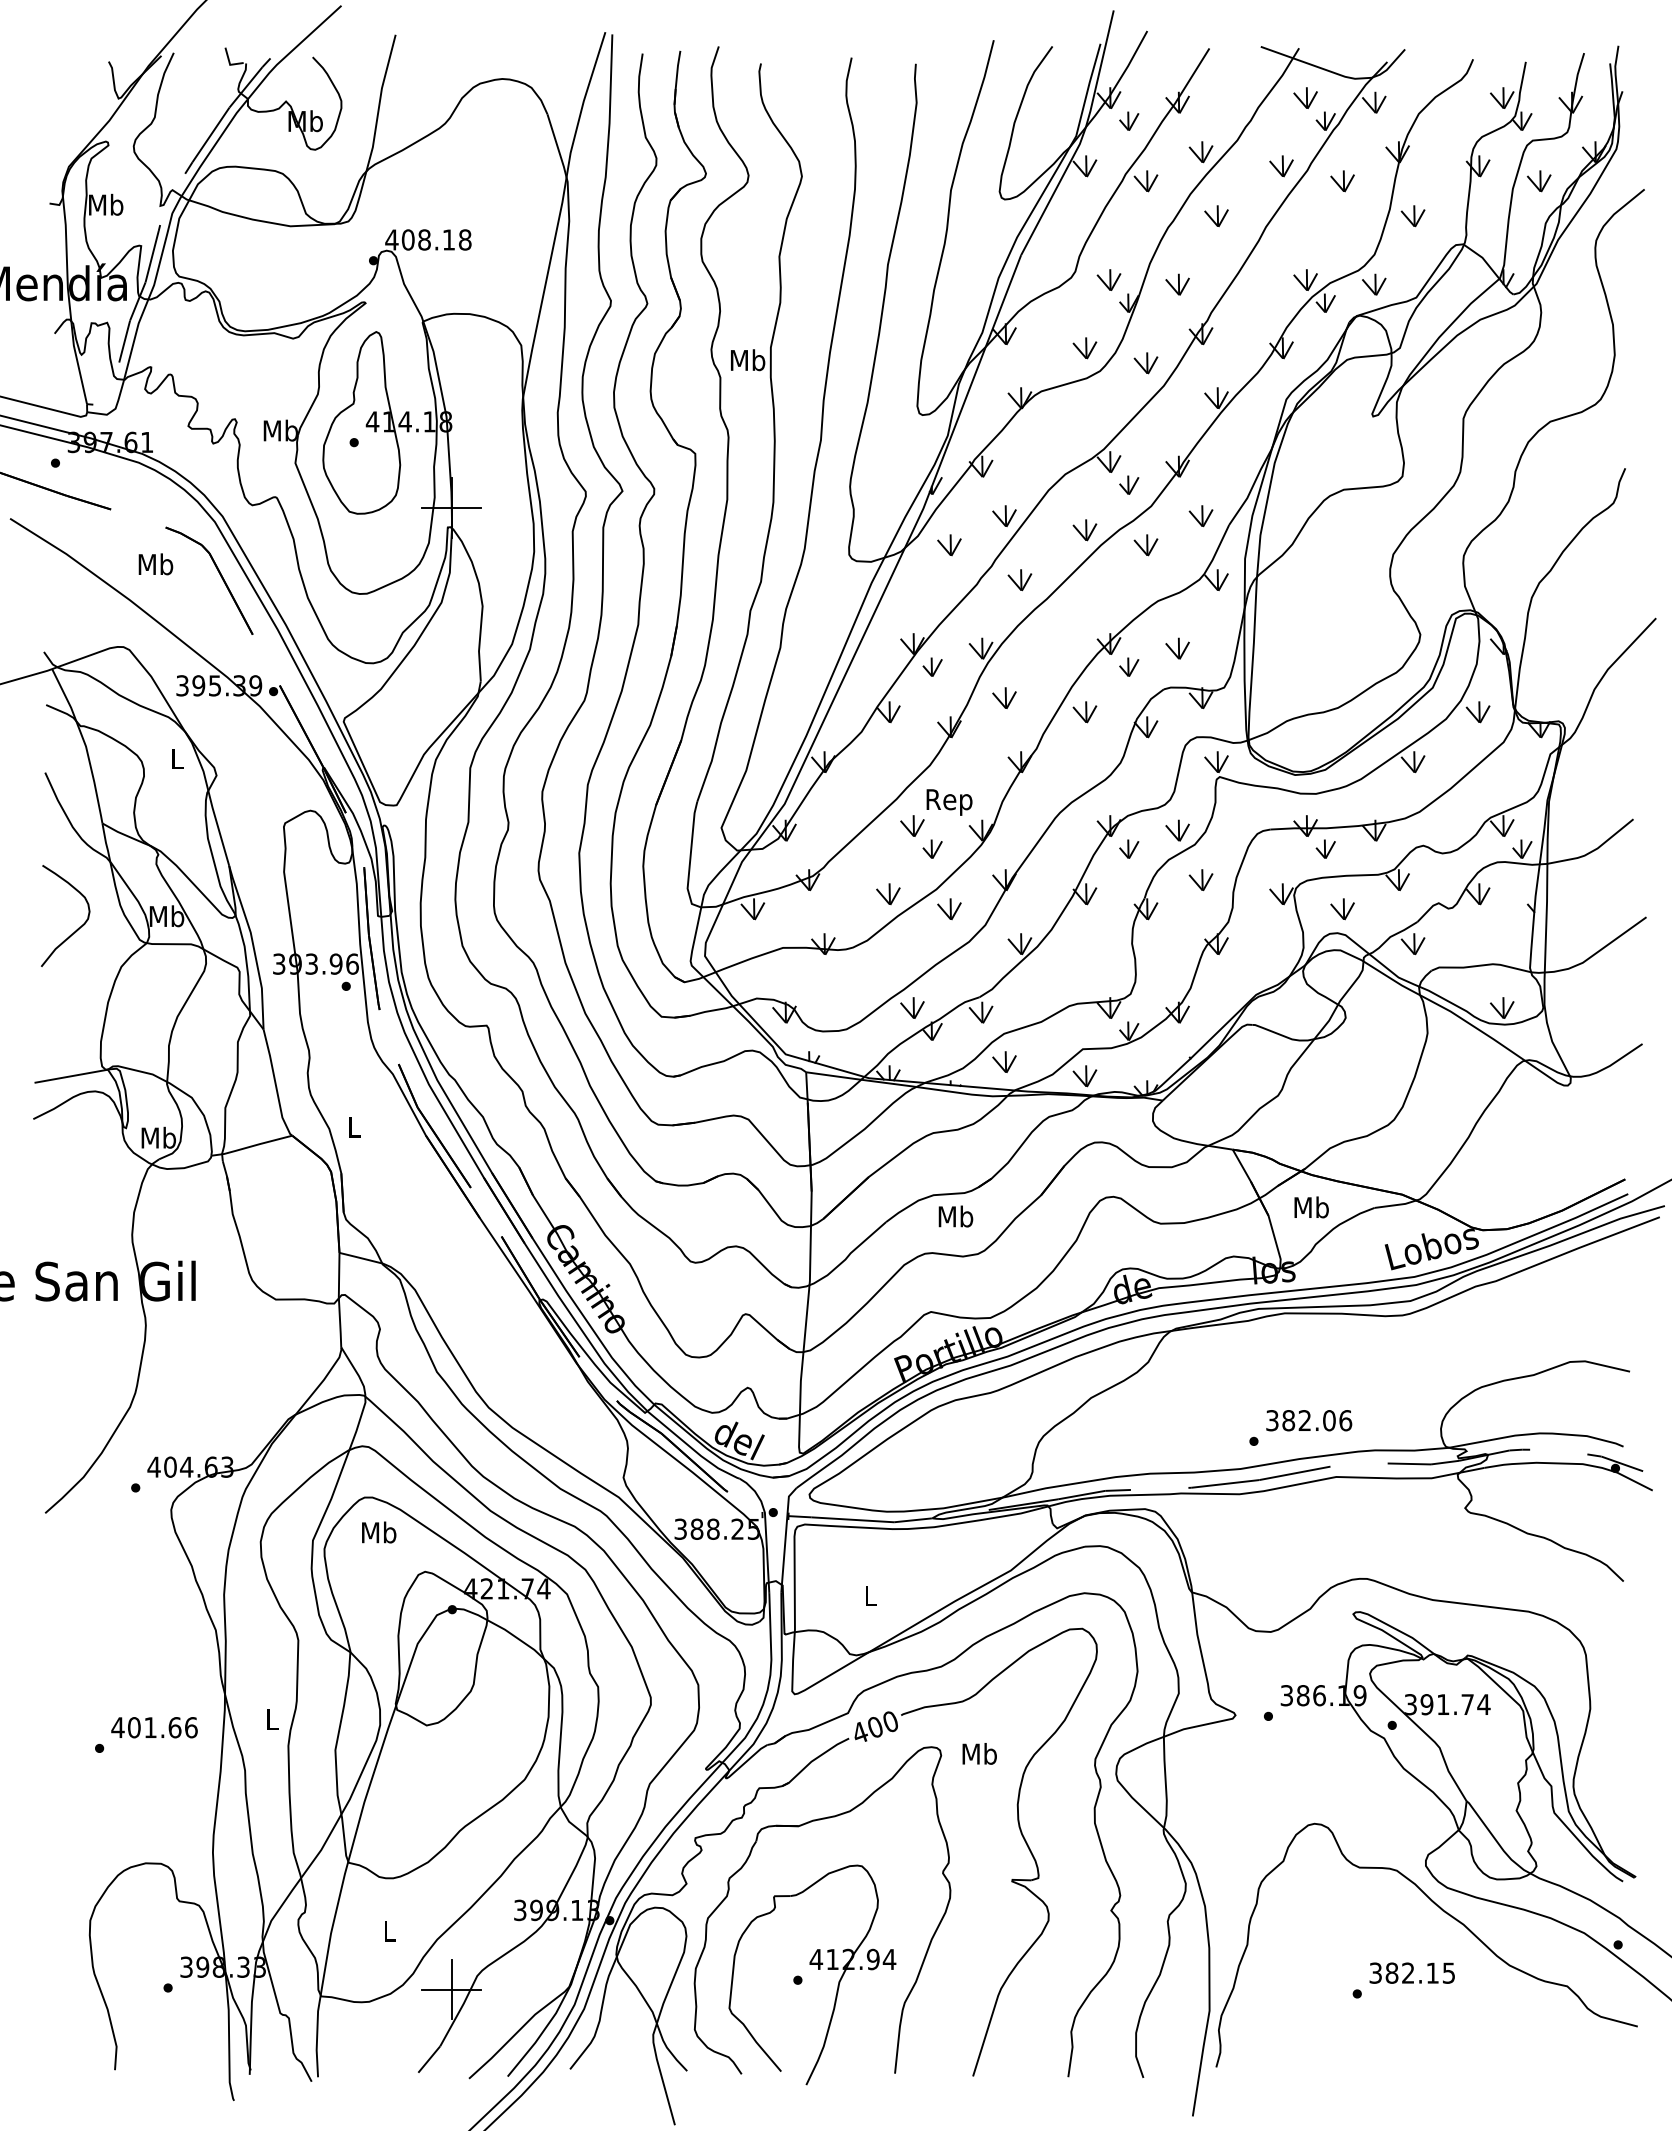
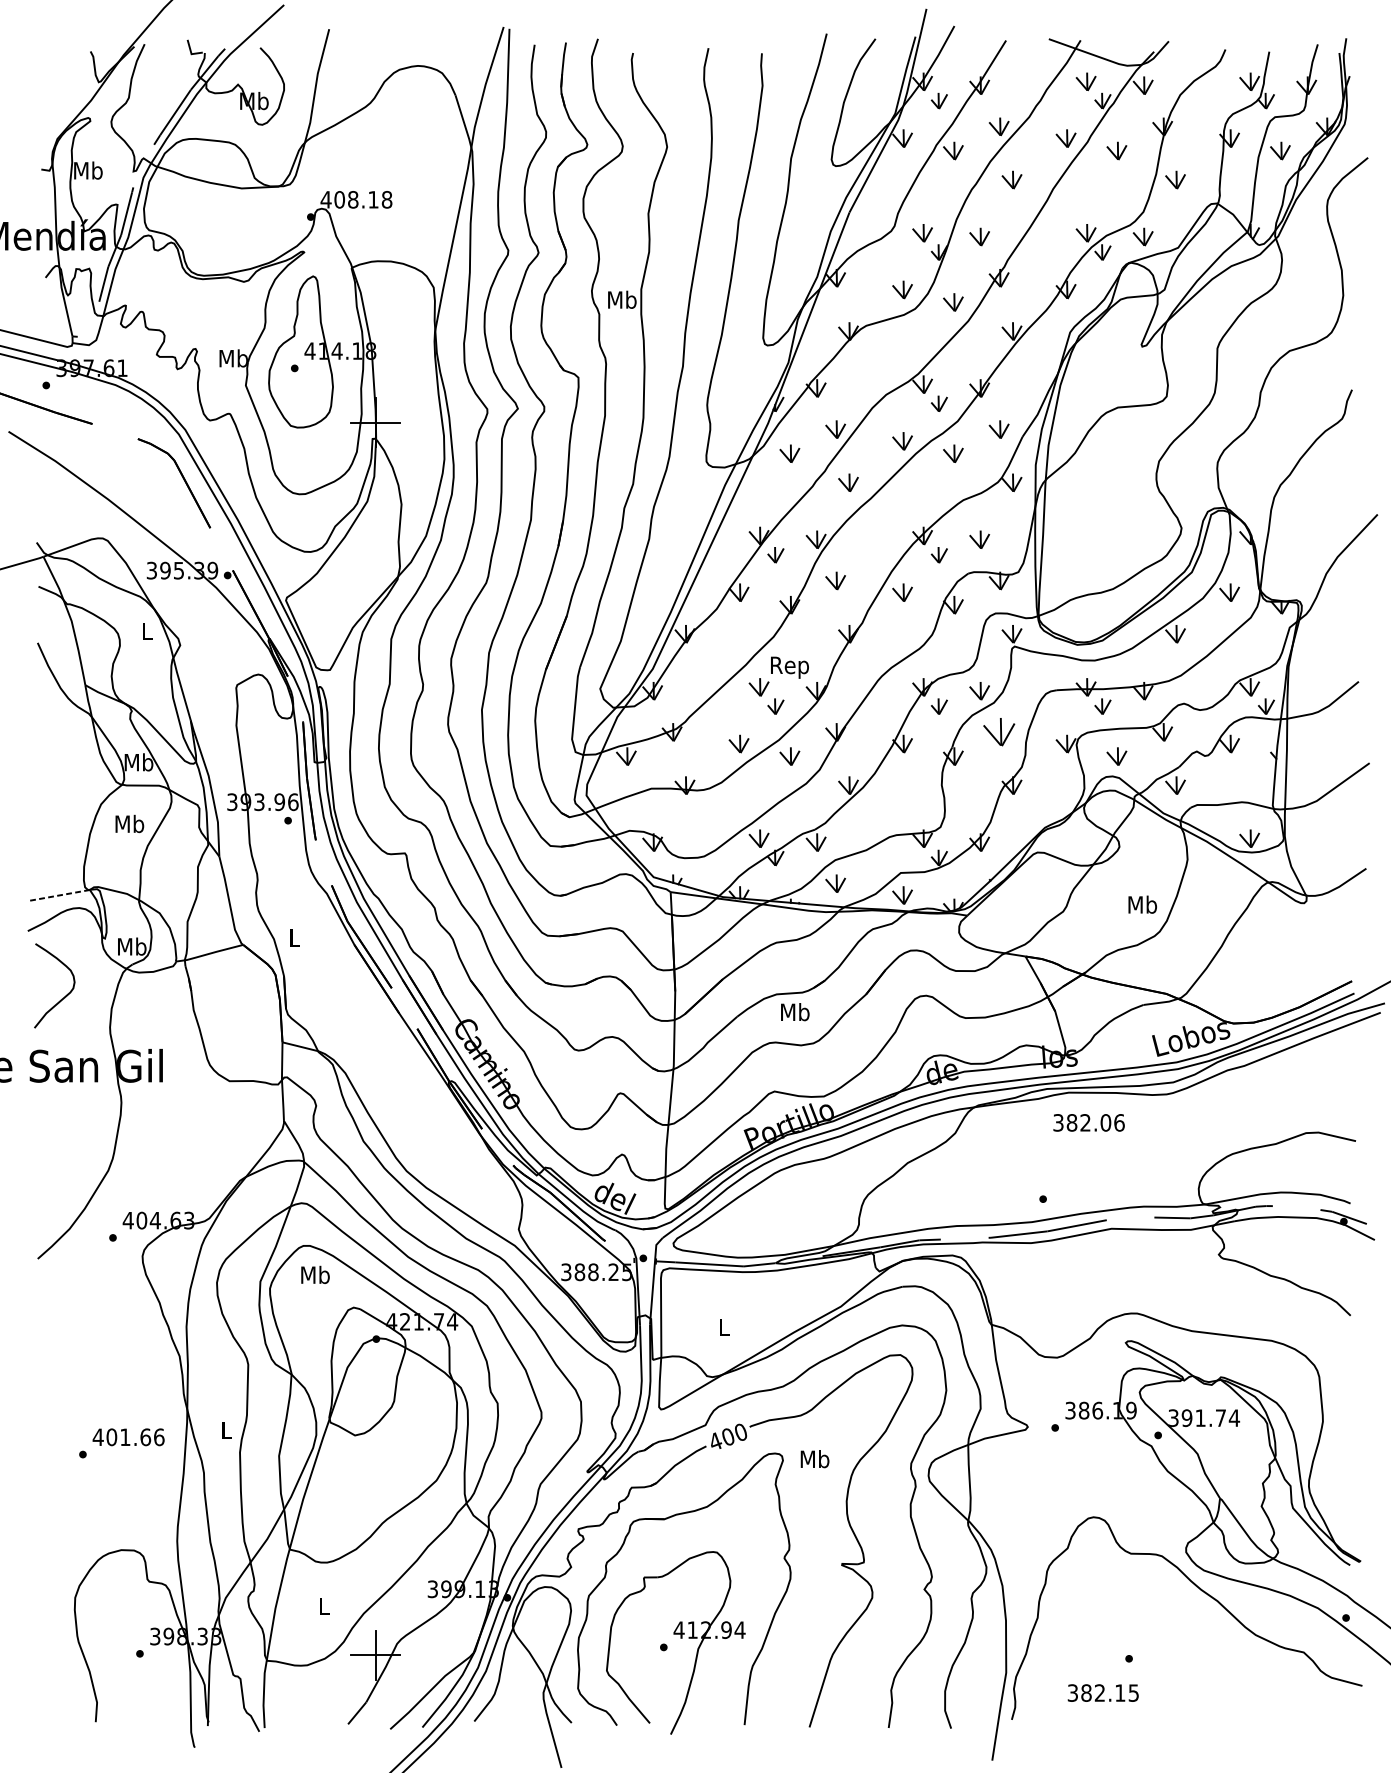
text: (155, 564) -> (129, 824), moved
part: (1200, 880) -> (998, 732), size x1.6
curve: (78, 927) -> (65, 995), moved
line: (70, 1076) -> (58, 895), solid -> dashed
text: (1311, 1207) -> (1142, 904), moved
text: (1309, 1420) -> (1089, 1122), moved
text: (1411, 1972) -> (1102, 1692), moved

